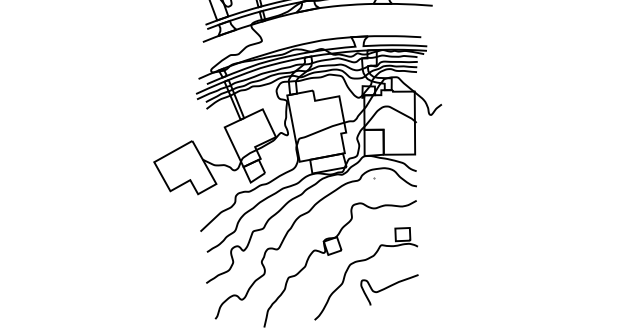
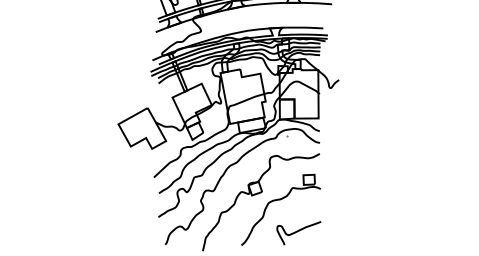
curve: (387, 288) -> (297, 232), moved

